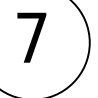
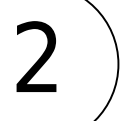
text: (31, 37) -> (36, 56), 7 -> 2

